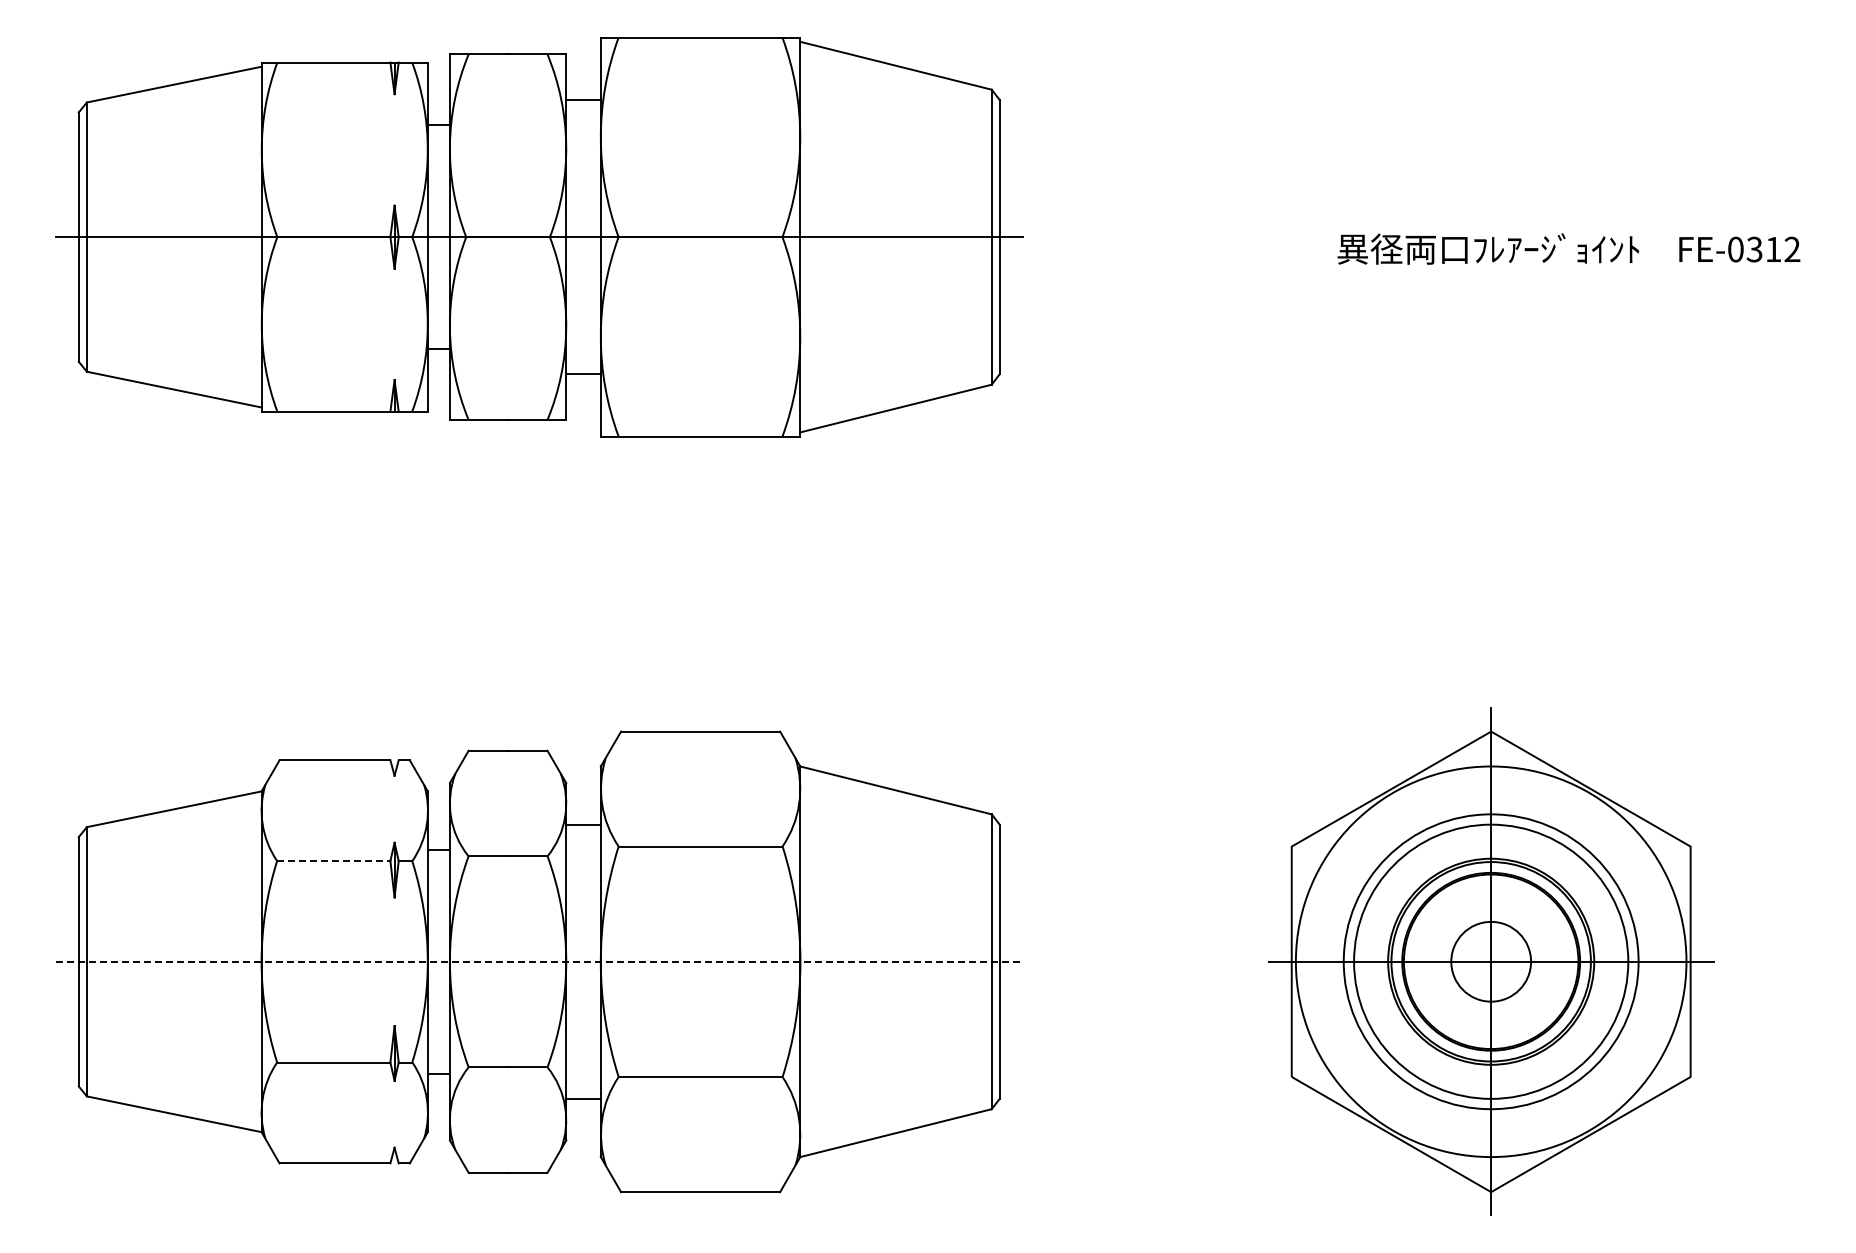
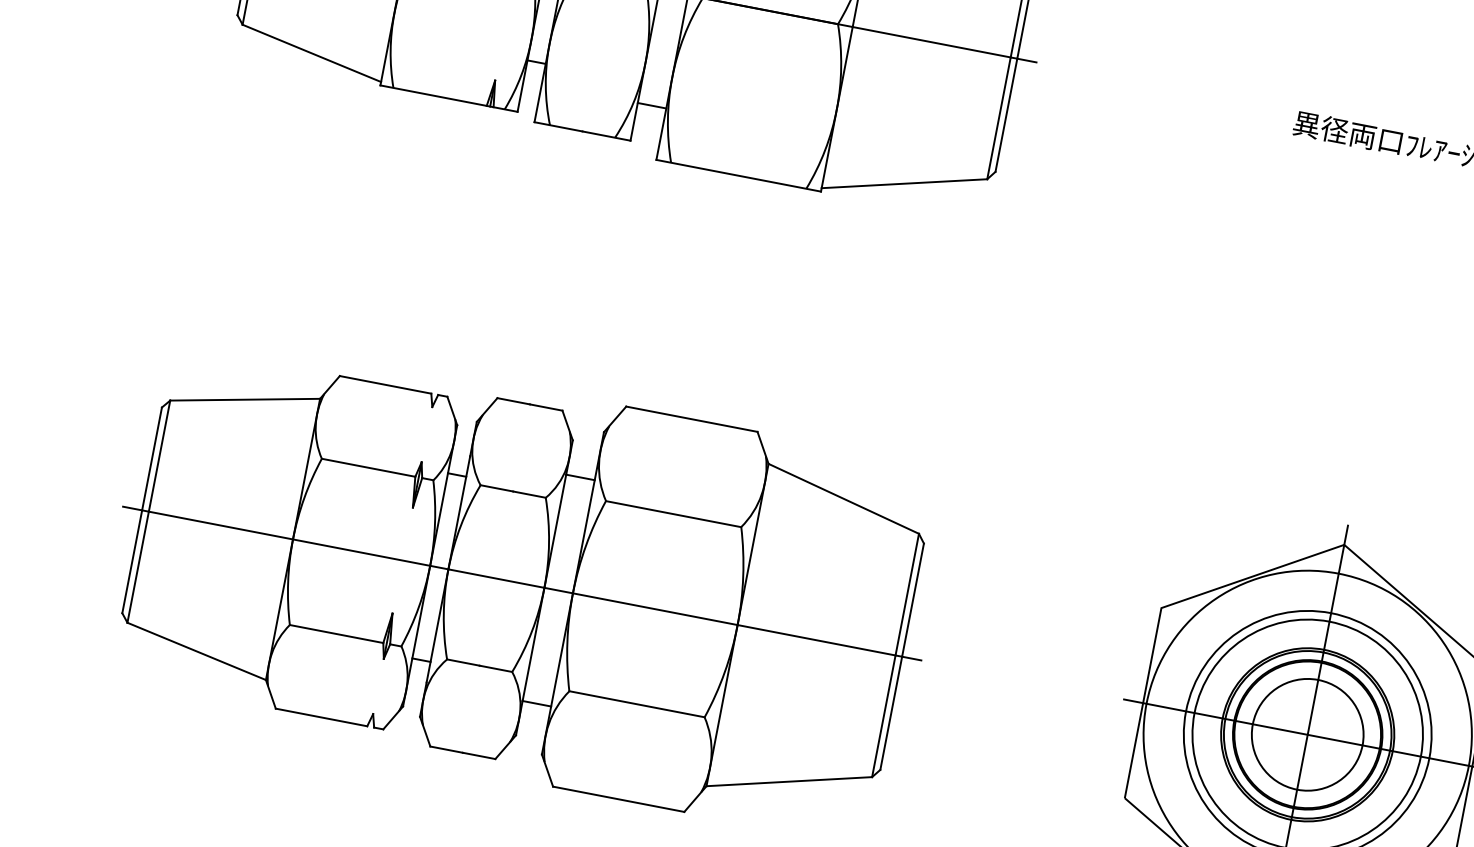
line: (333, 861) -> (368, 468), dashed -> solid
line: (539, 961) -> (522, 583), dashed -> solid
circle: (1490, 961) -> (1307, 734), size x1.67

